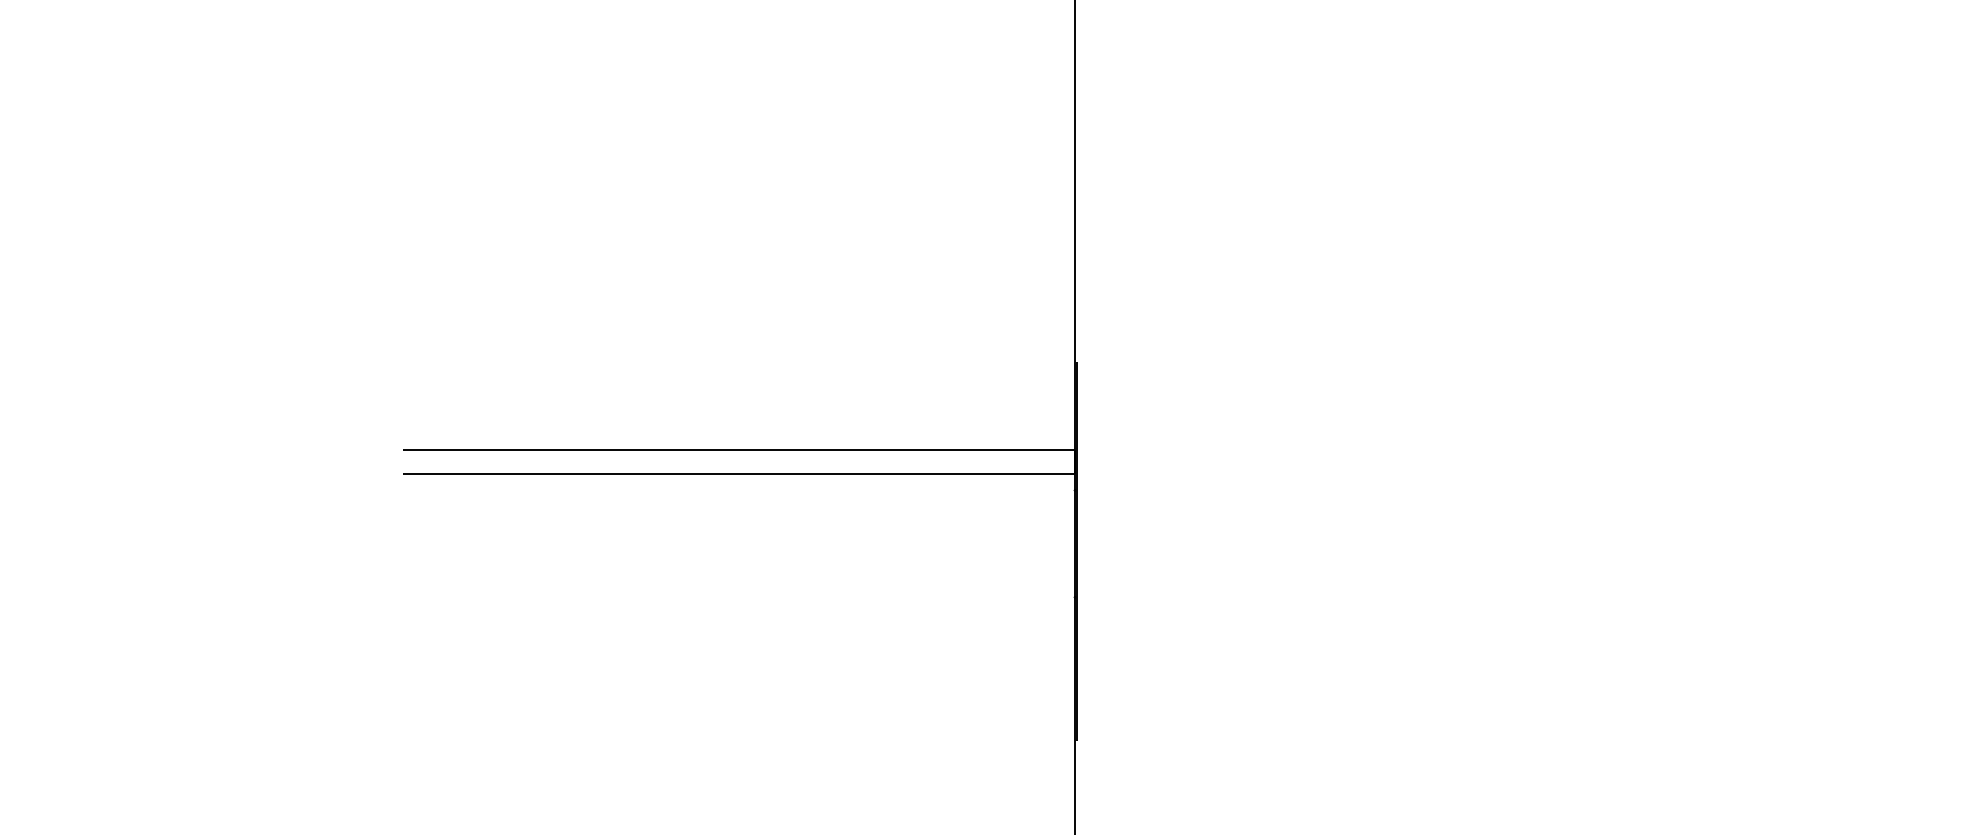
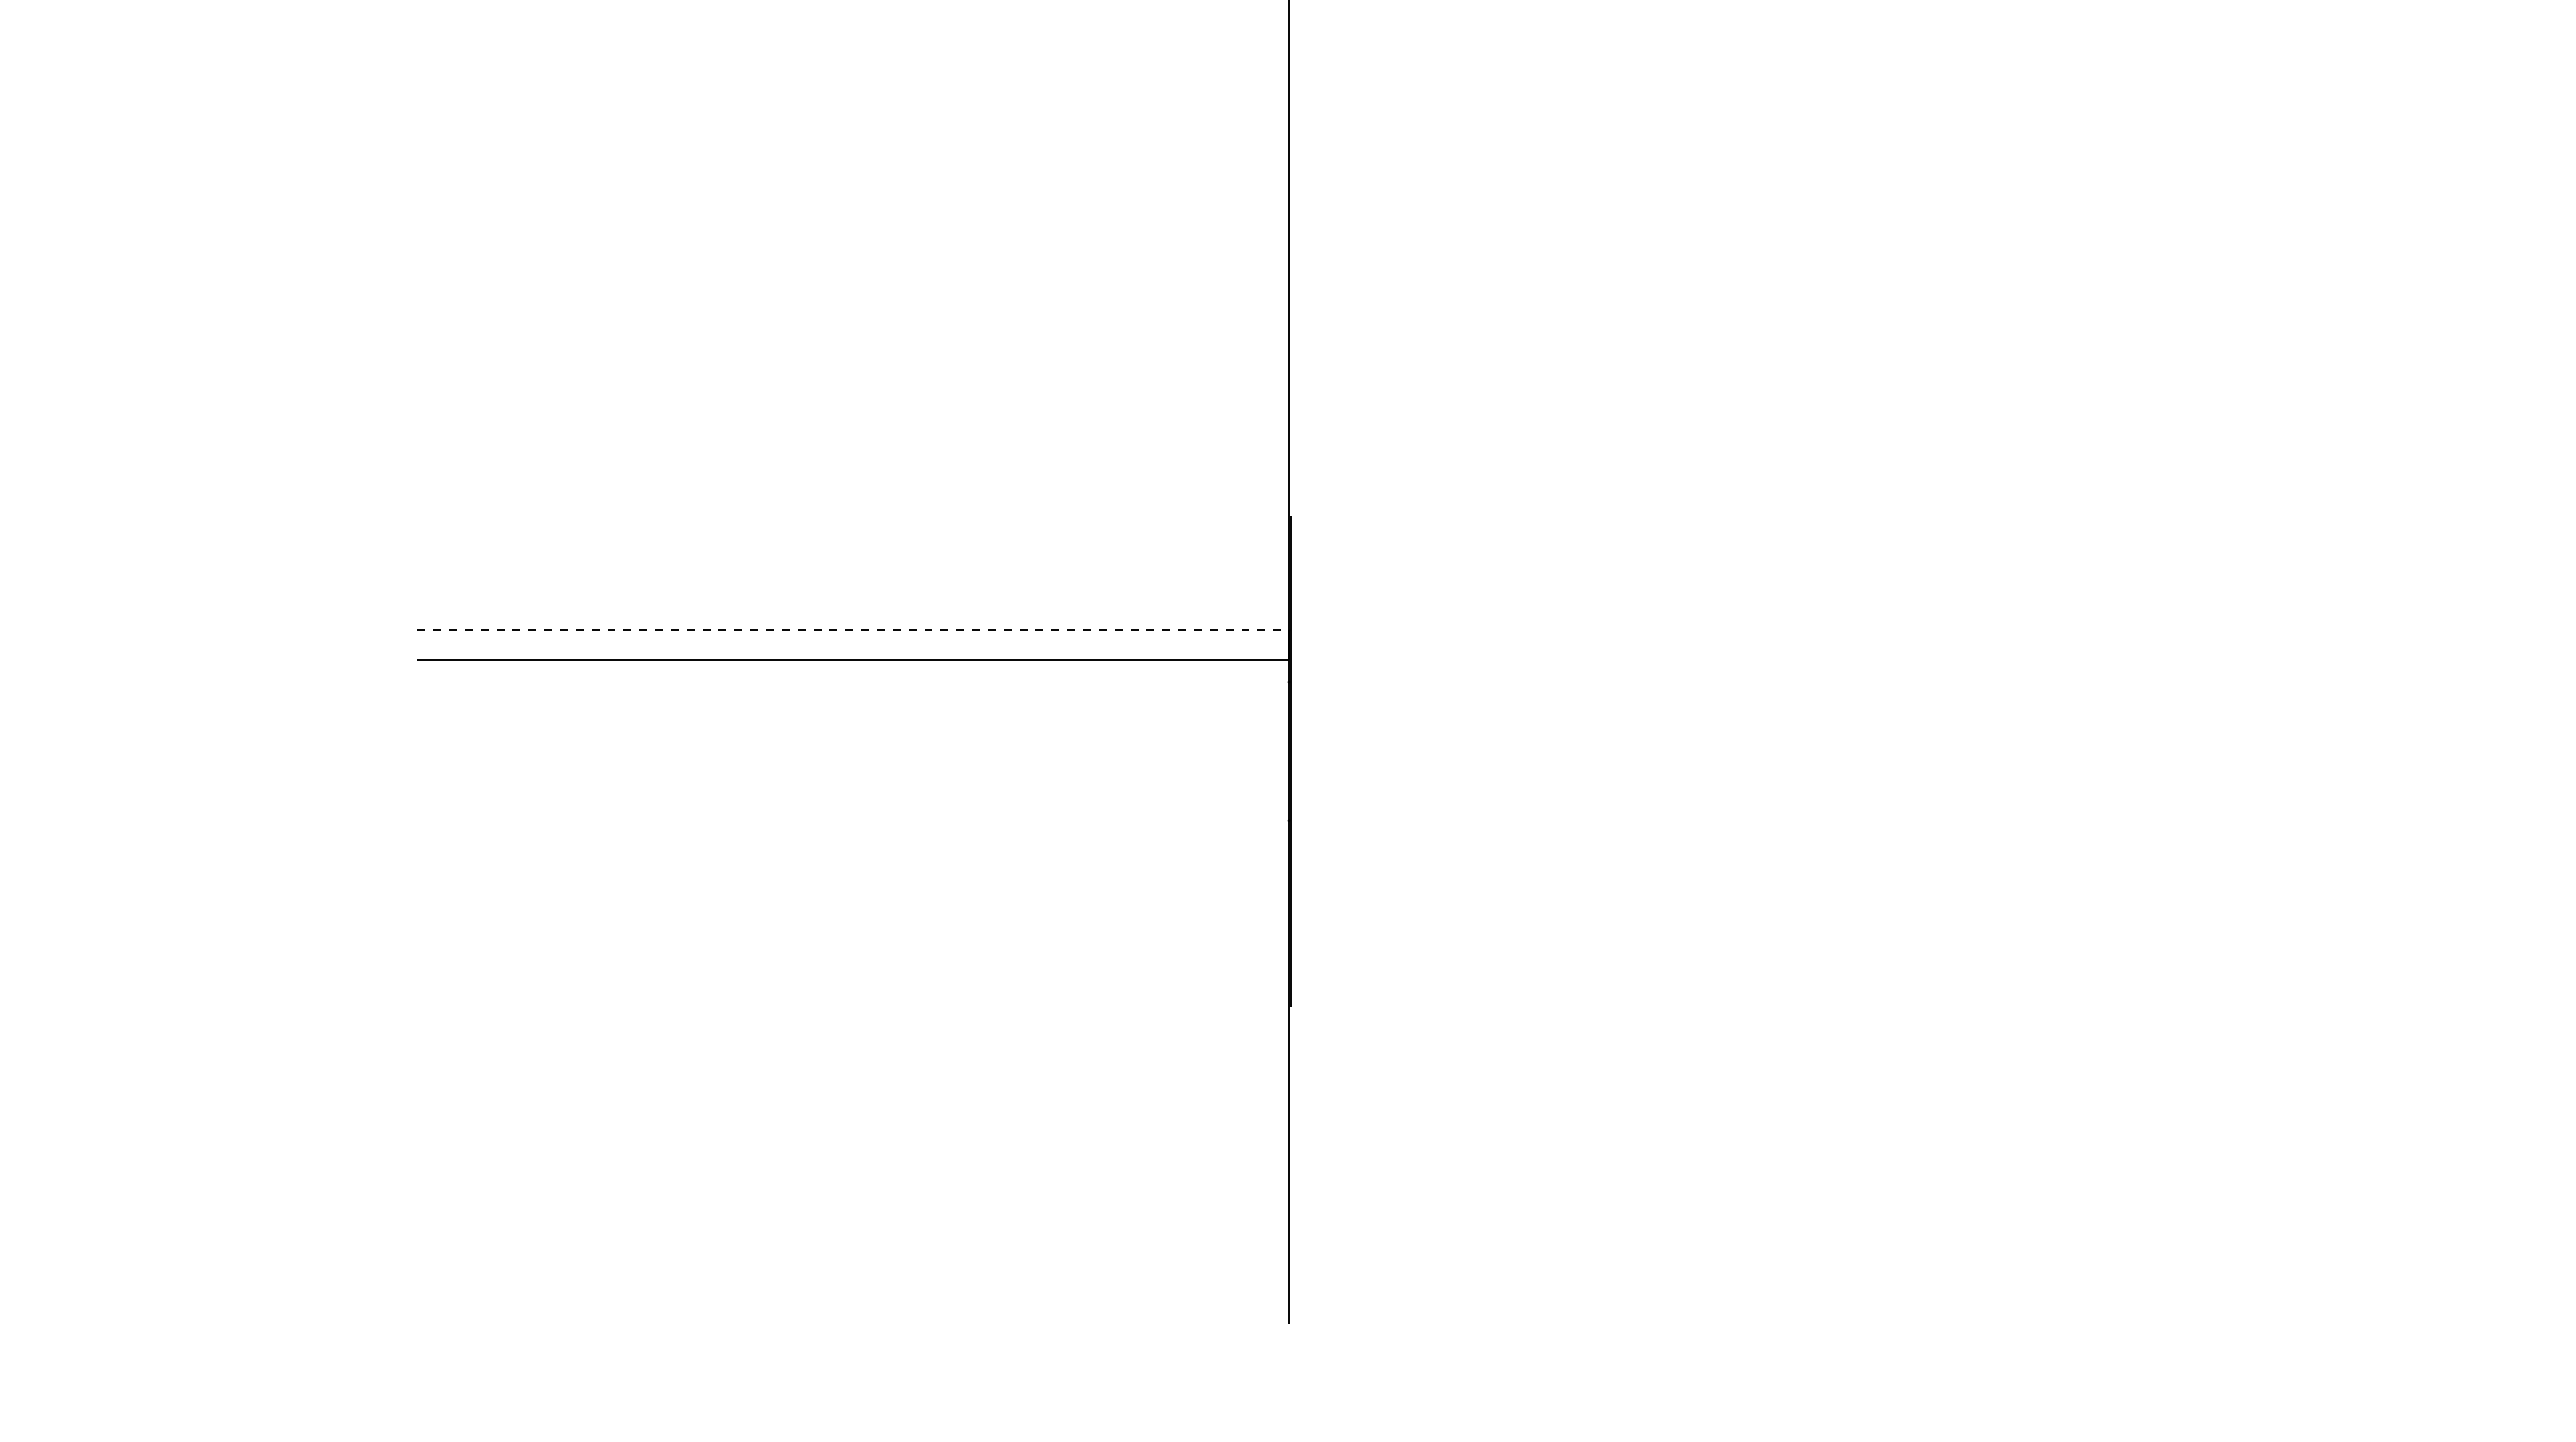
line: (739, 450) -> (853, 630), solid -> dashed

